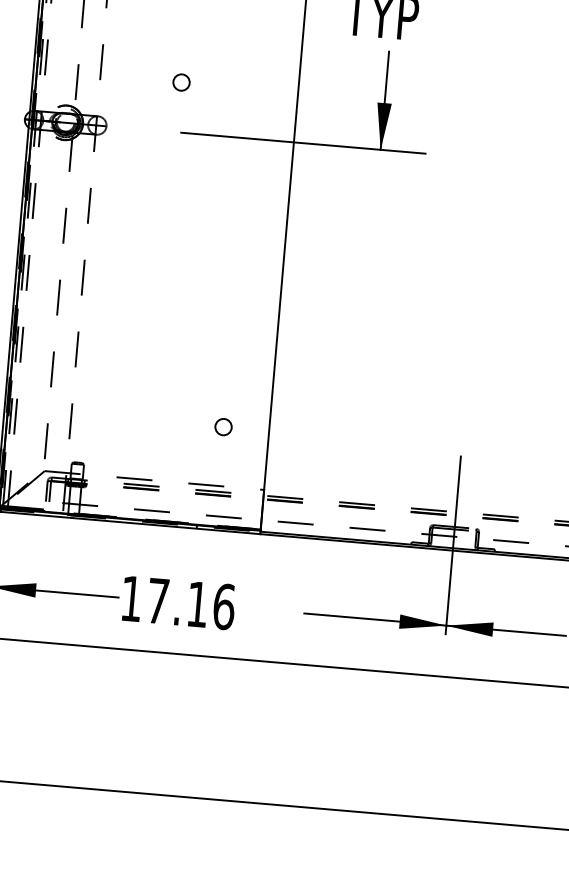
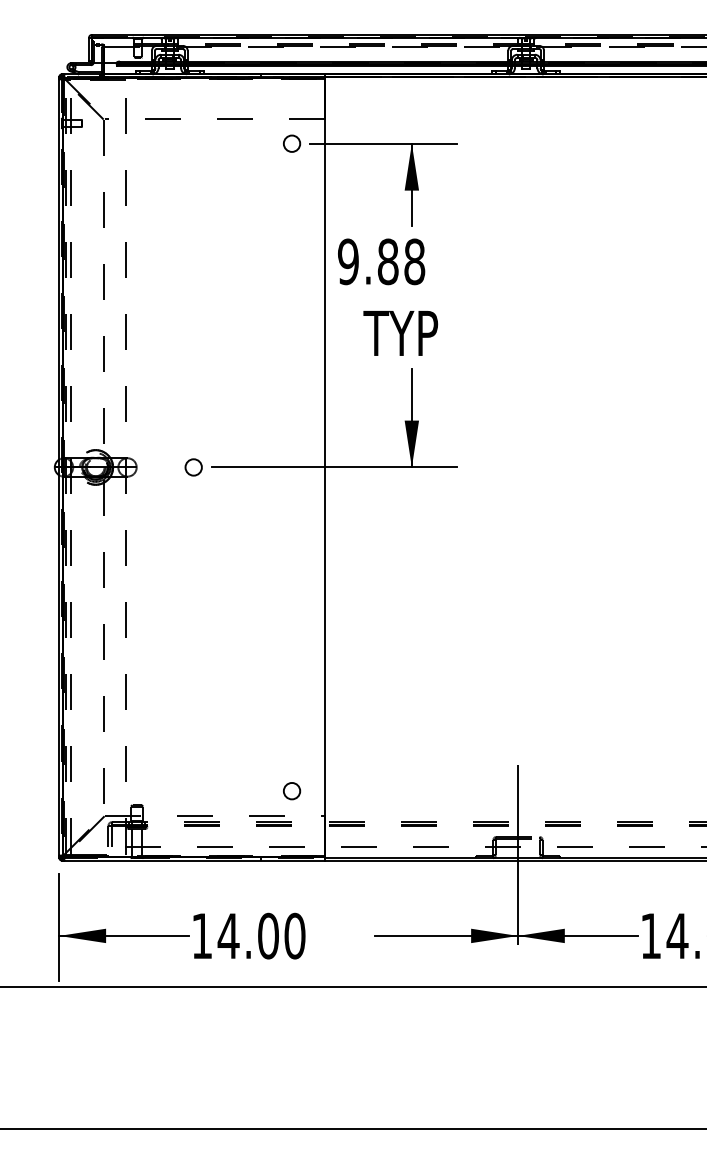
circle: (181, 82) -> (193, 467), moved
circle: (224, 427) -> (292, 791), moved
text: (190, 603) -> (261, 935), 17.16 -> 14.00

